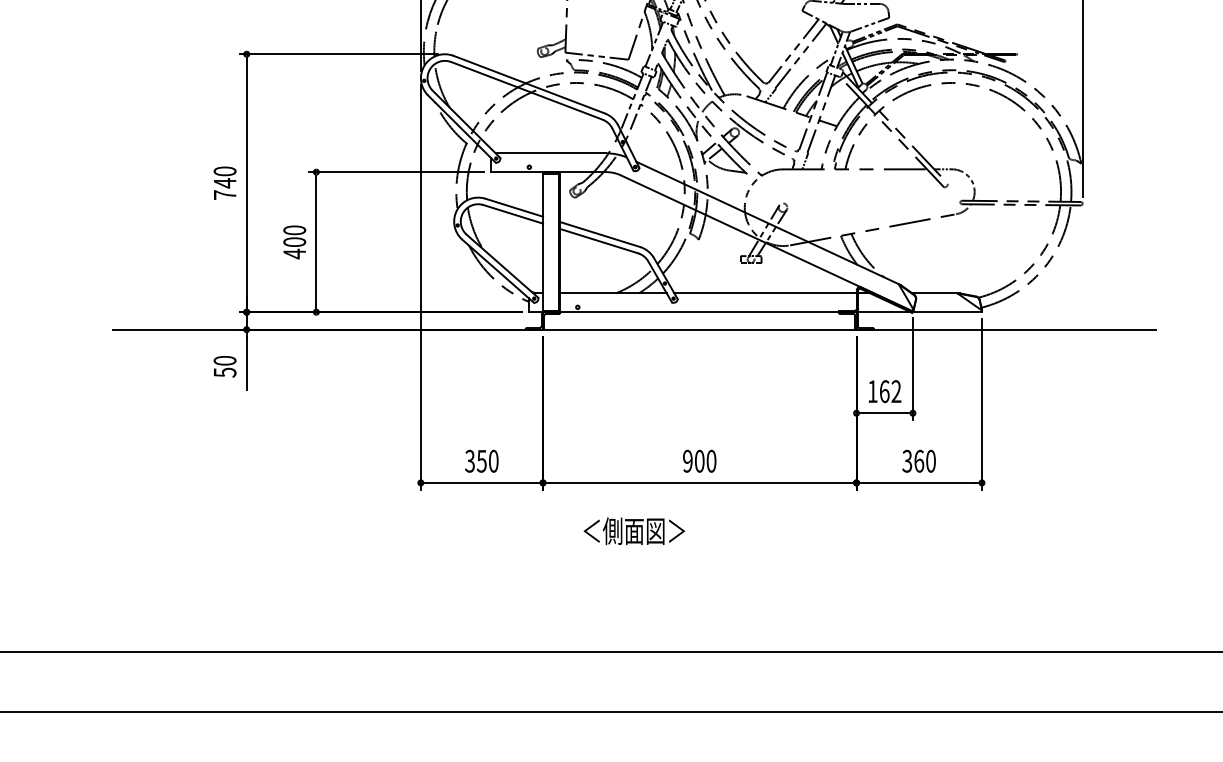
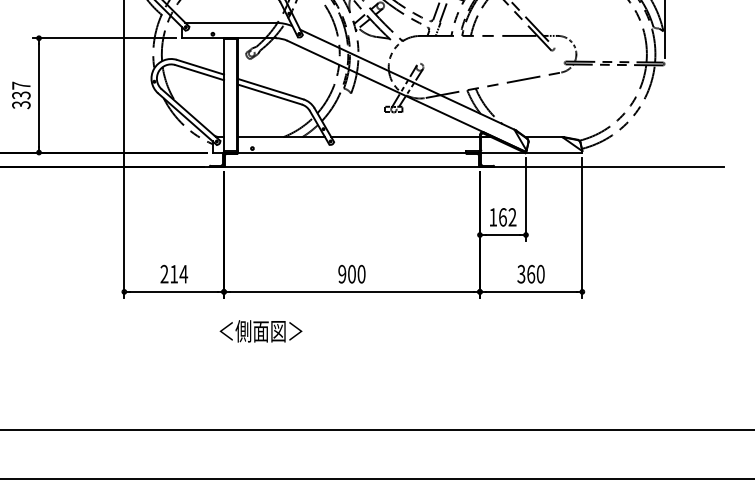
text: (294, 242) -> (21, 95), 400 -> 337
text: (481, 460) -> (173, 273), 350 -> 214
text: (634, 530) -> (261, 330), moved

